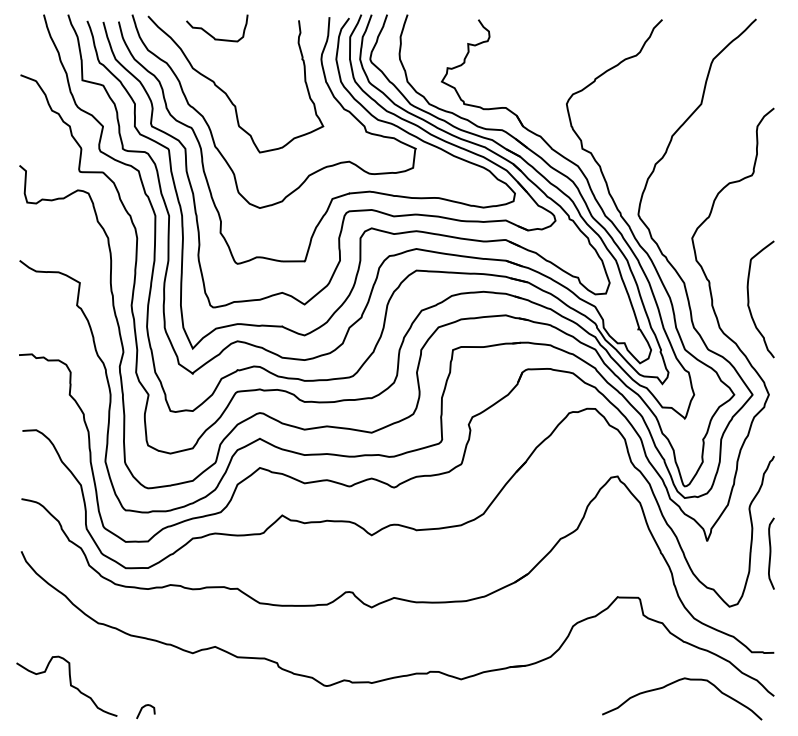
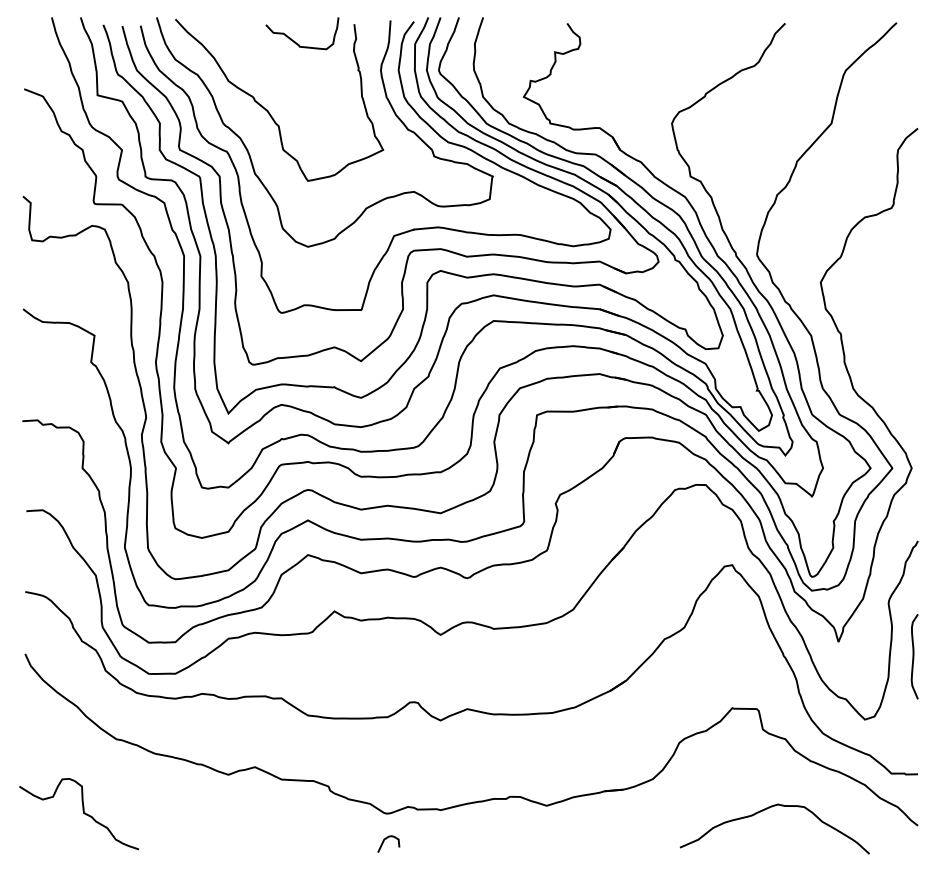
curve: (210, 34) -> (294, 40), moved
curve: (749, 298) -> (888, 354), removed
curve: (674, 683) -> (765, 810), moved
curve: (143, 707) -> (386, 839), moved

